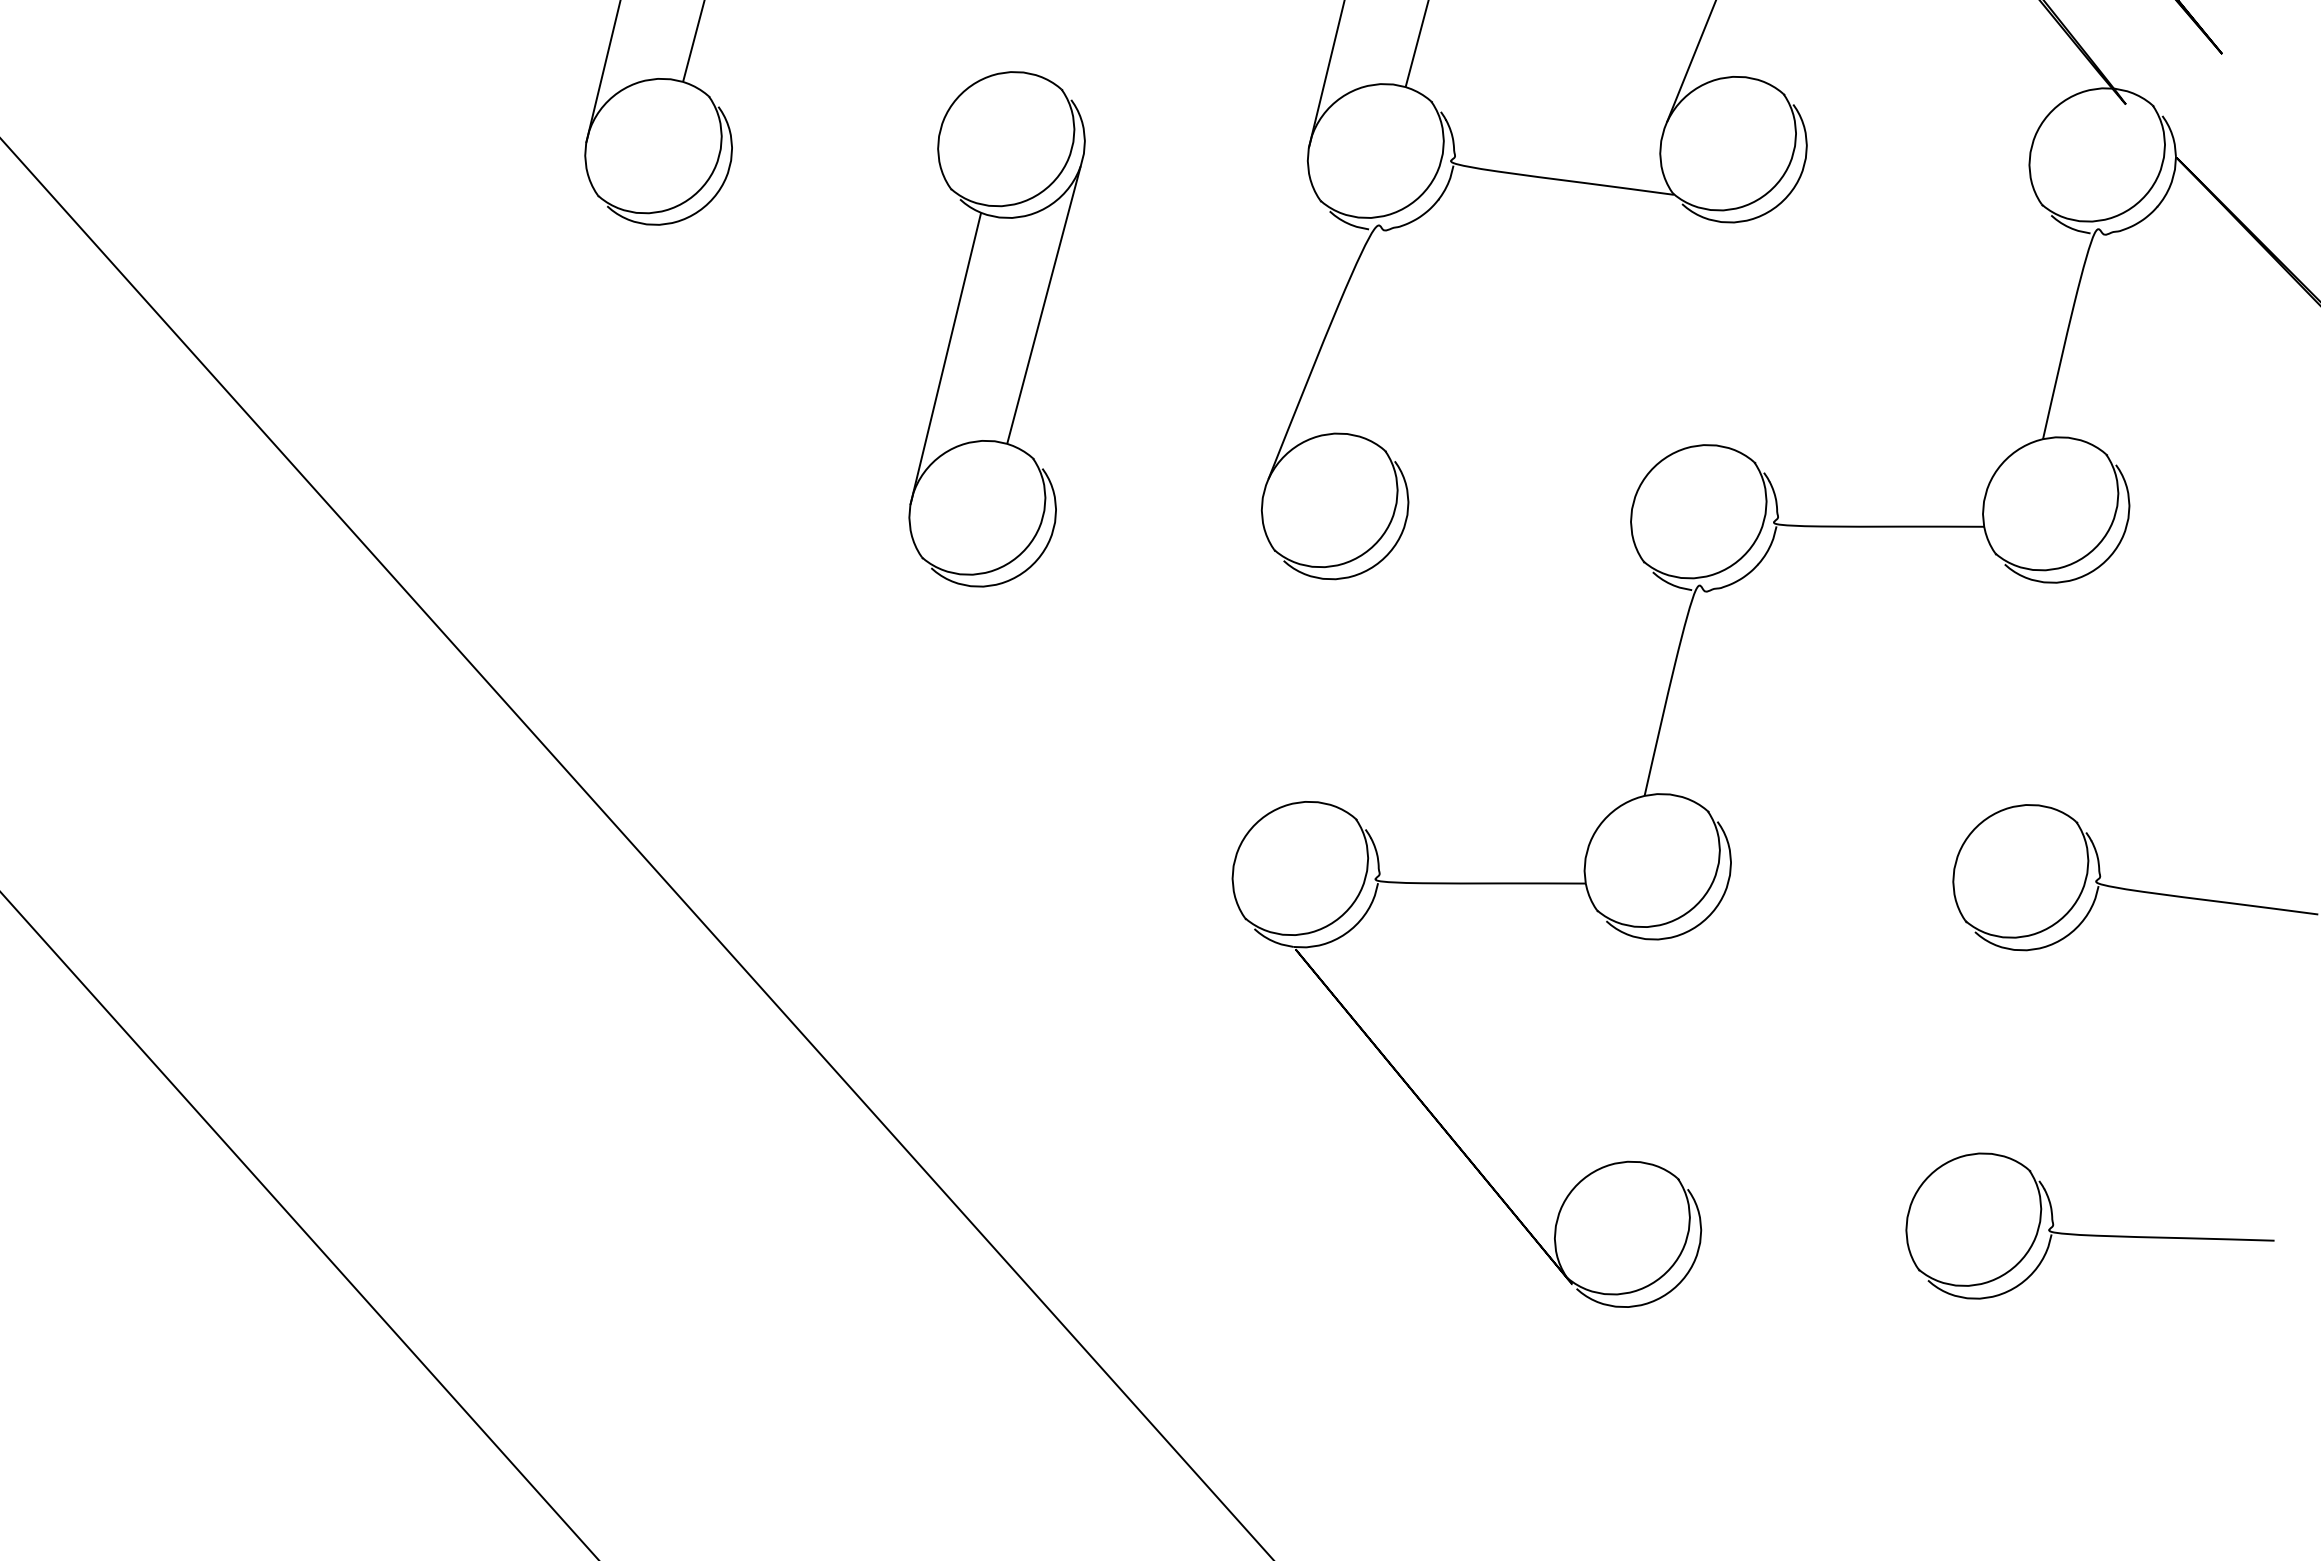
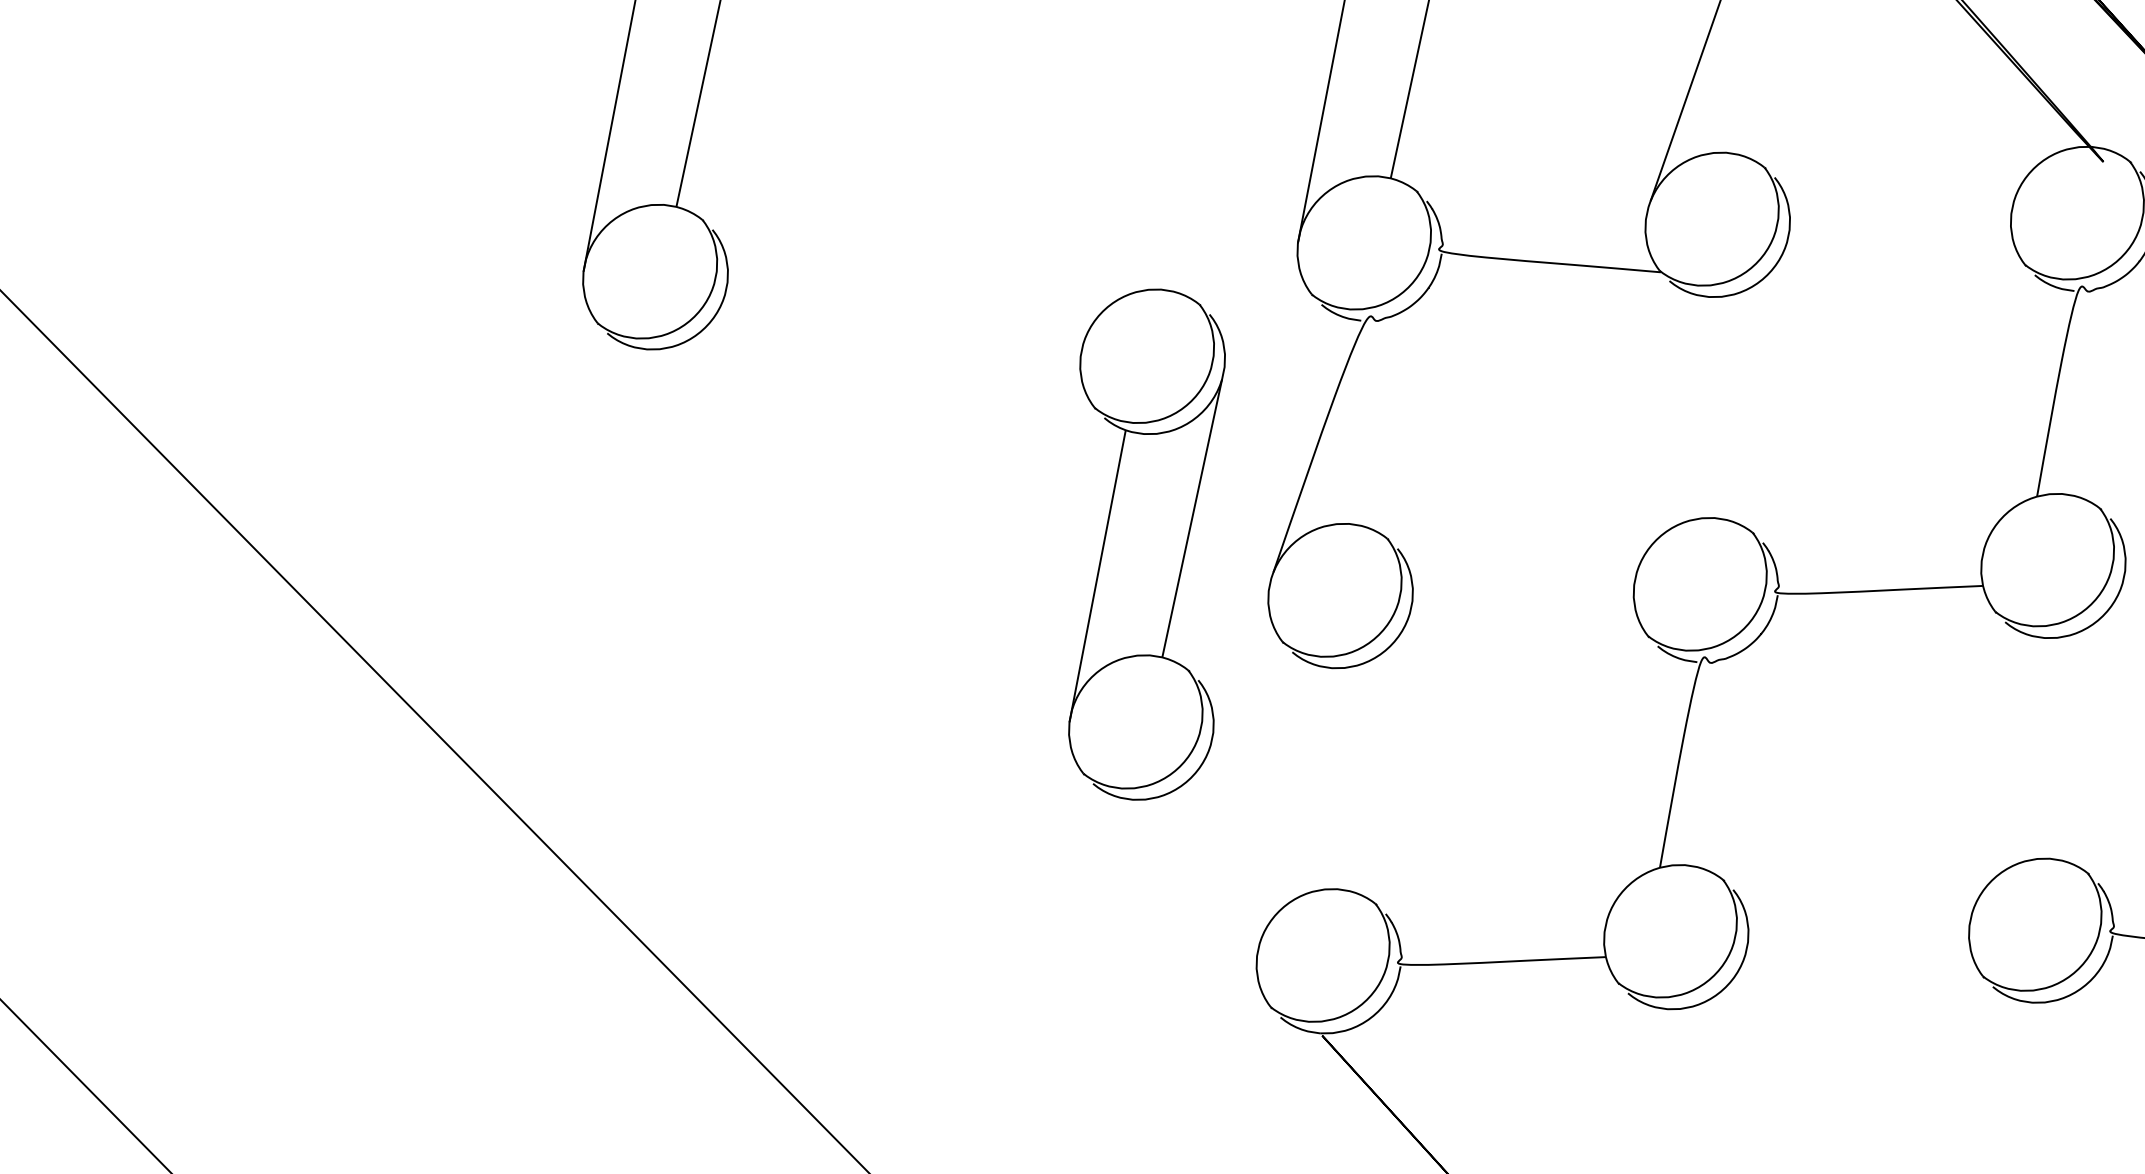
part: (996, 329) -> (1146, 544), moved

